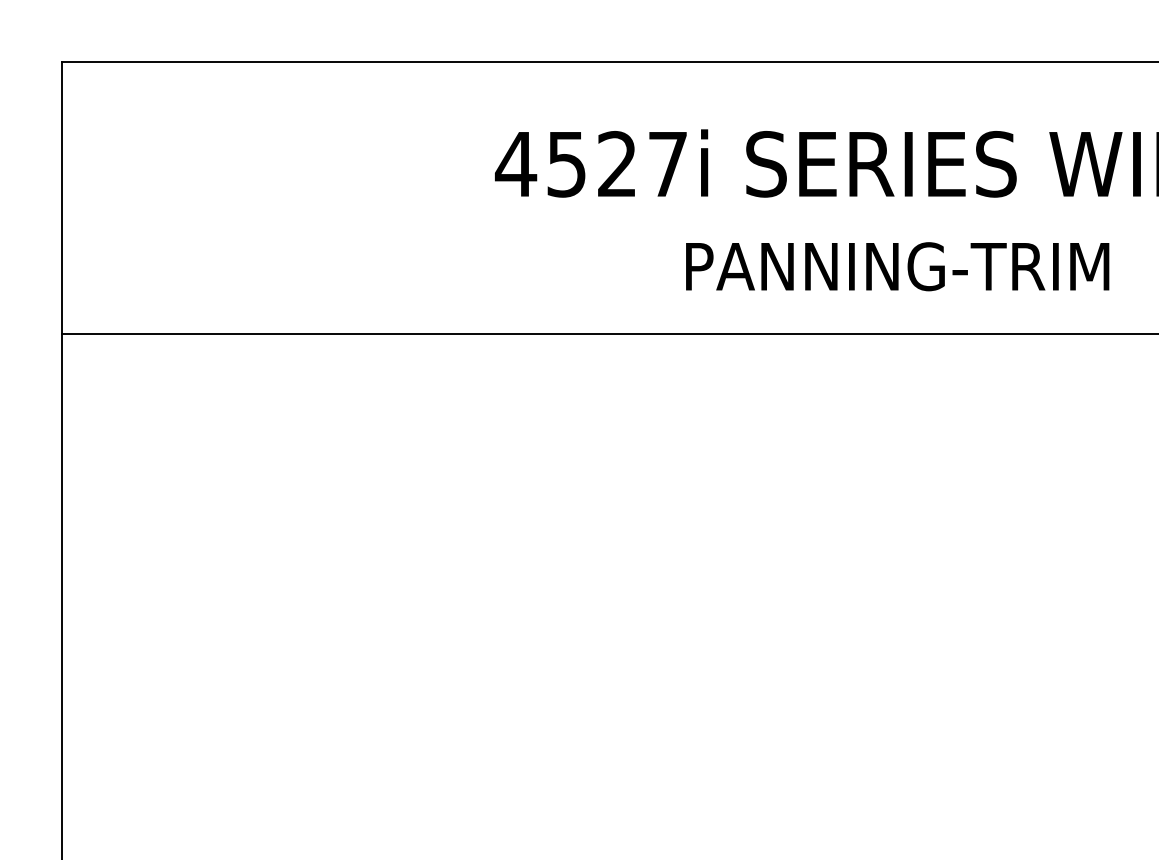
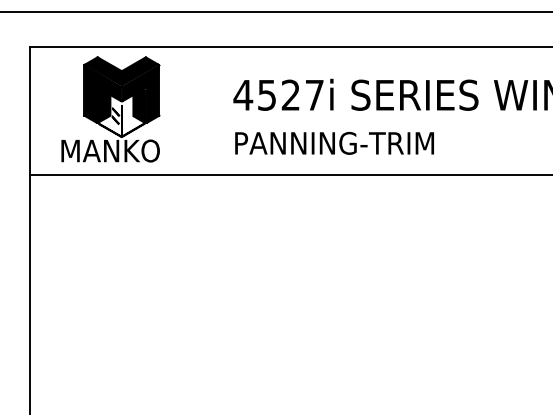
part: (233, 194) -> (110, 109), added
text: (897, 264) -> (334, 142), moved

